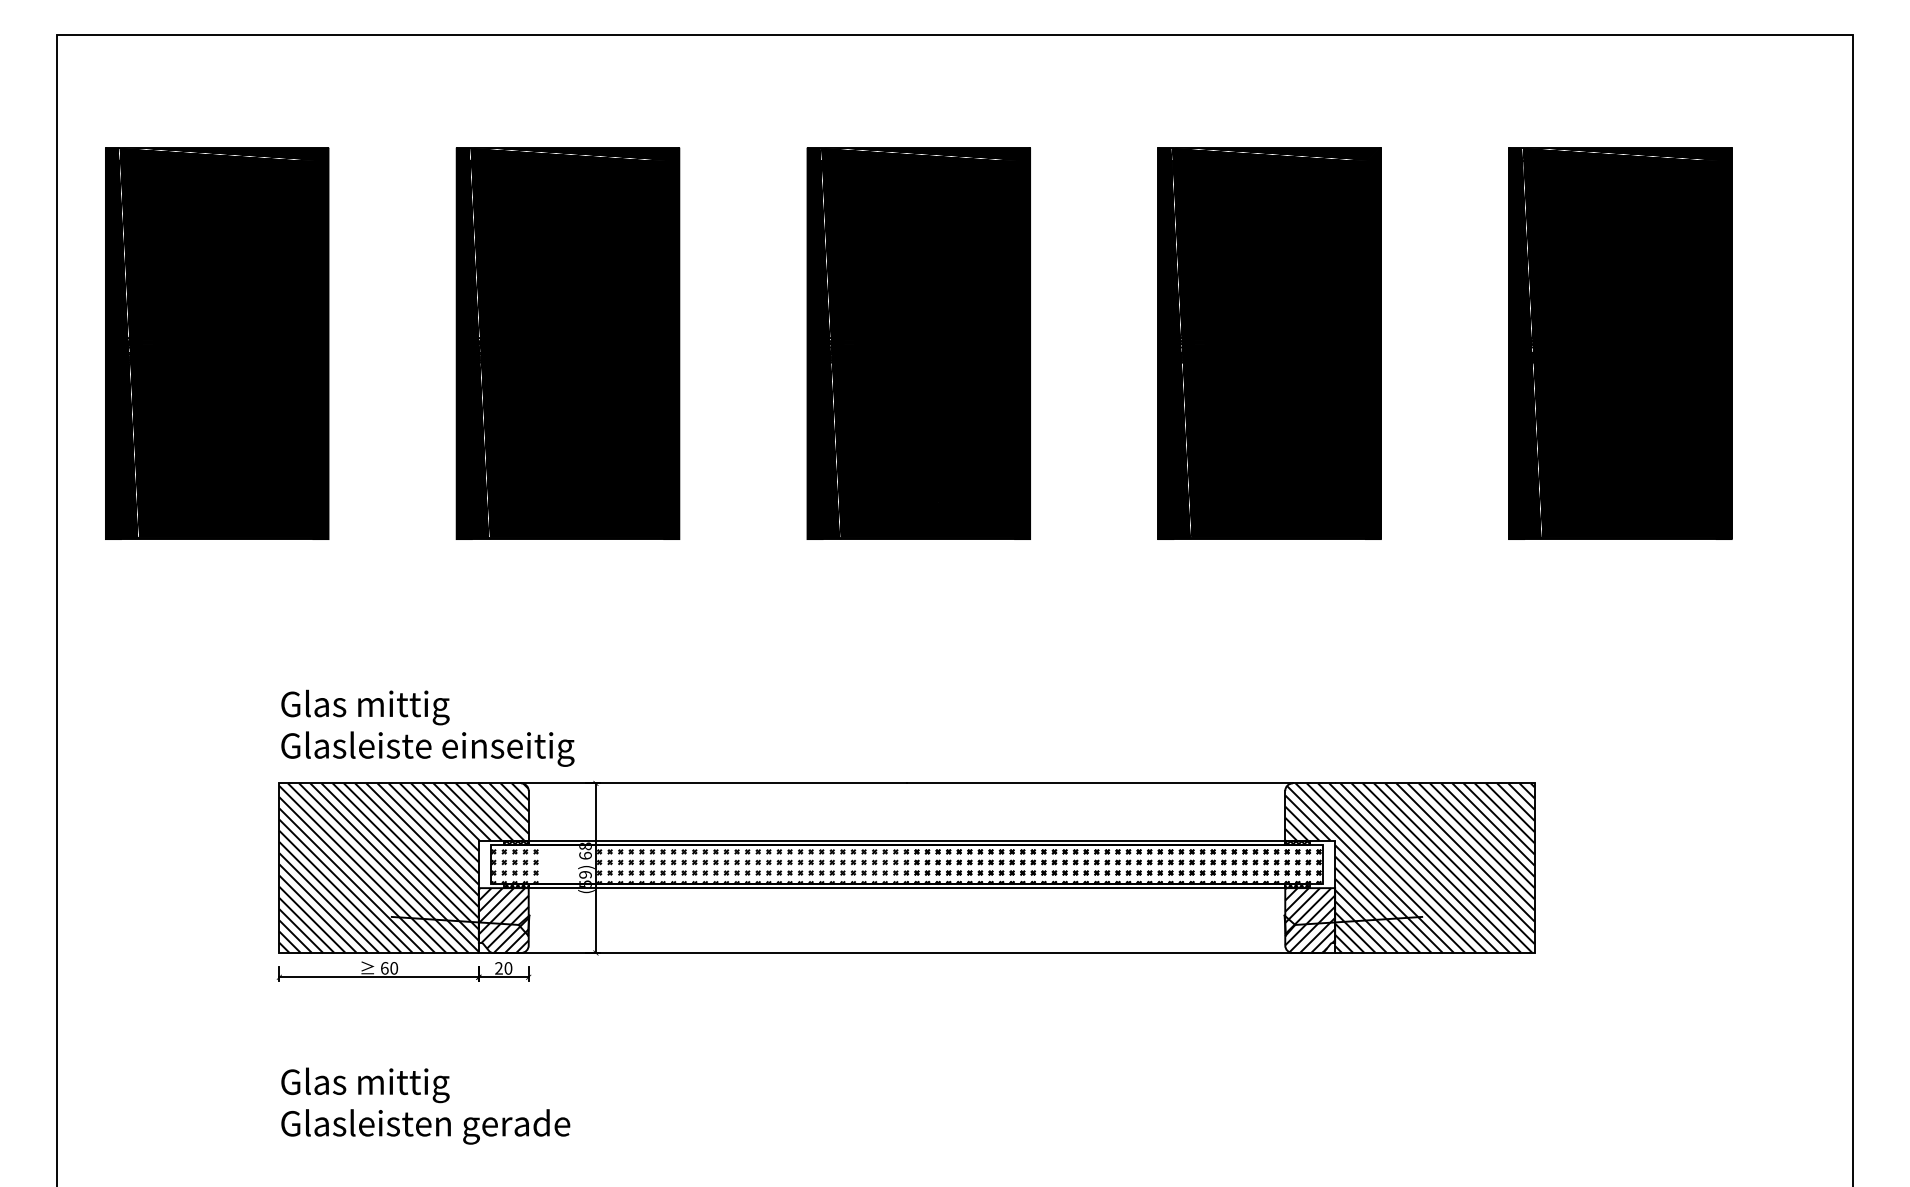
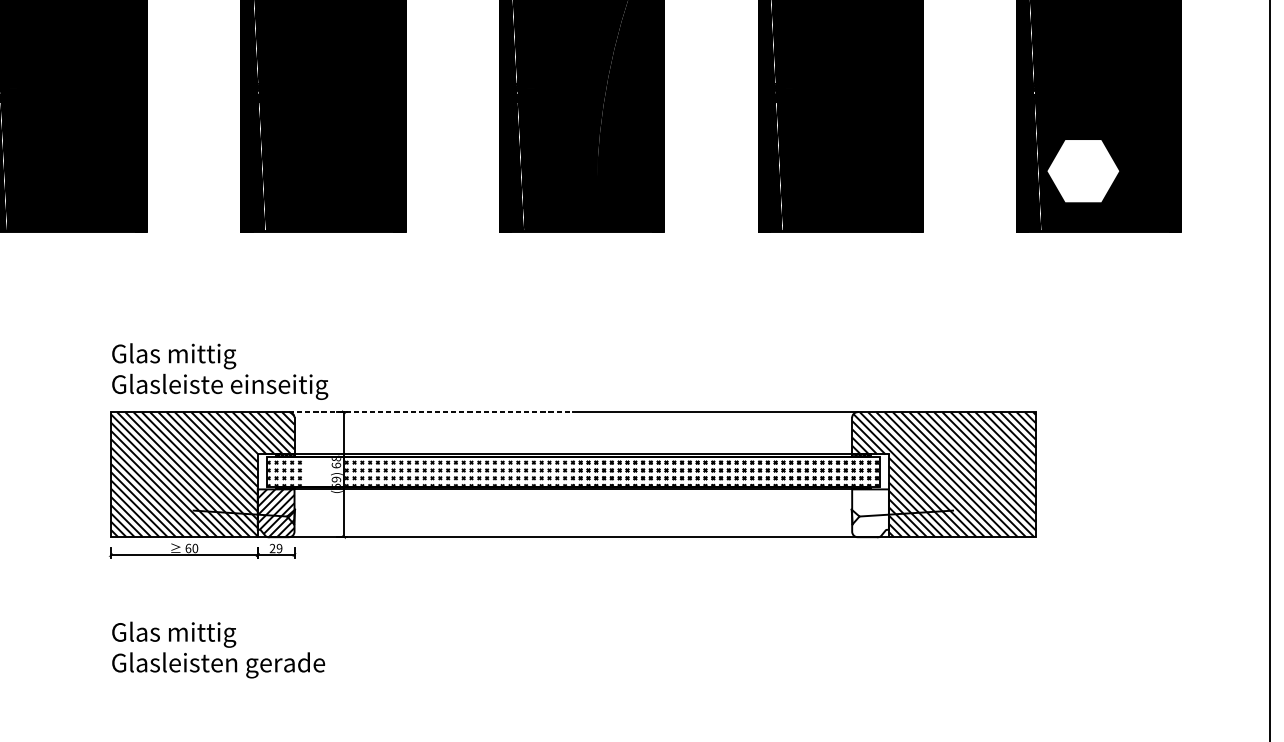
fill: (1598, 455) -> (1083, 170), removed
line: (714, 783) -> (431, 412), solid -> dashed
hatch: (1310, 920) -> (870, 513), removed
text: (508, 968) -> (279, 548), 20 -> 29

